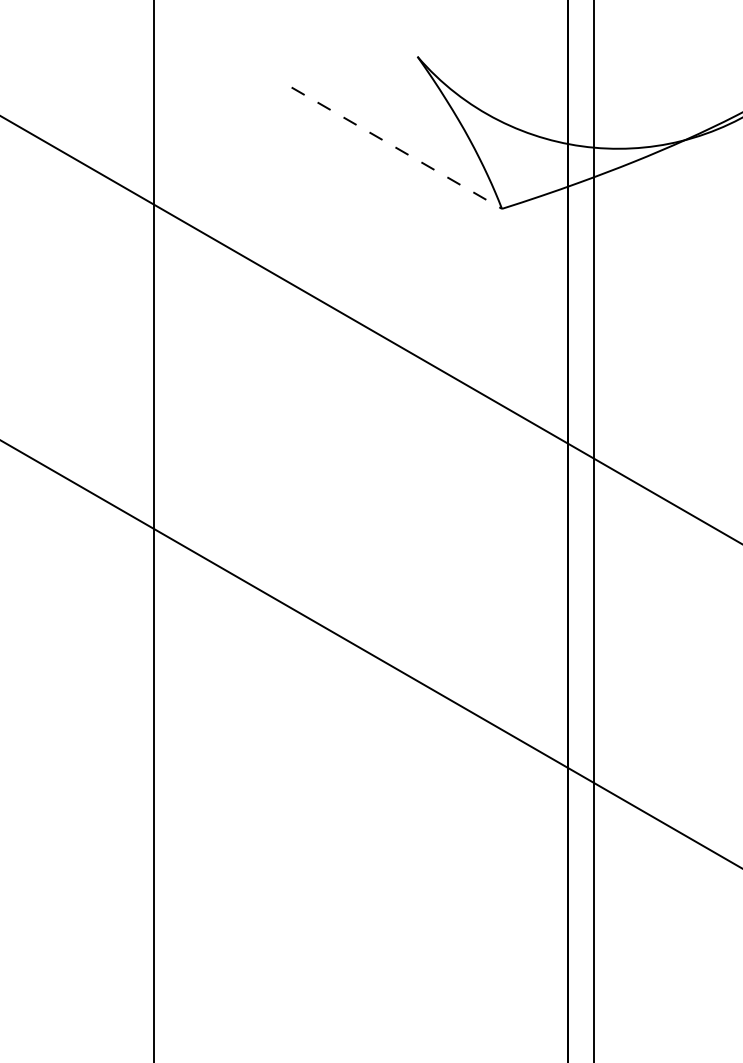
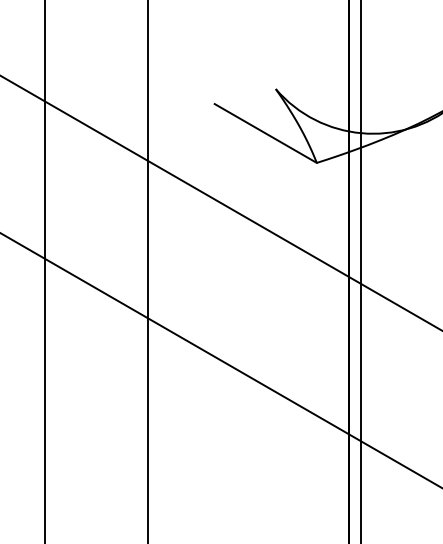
line: (396, 148) -> (265, 133), dashed -> solid

